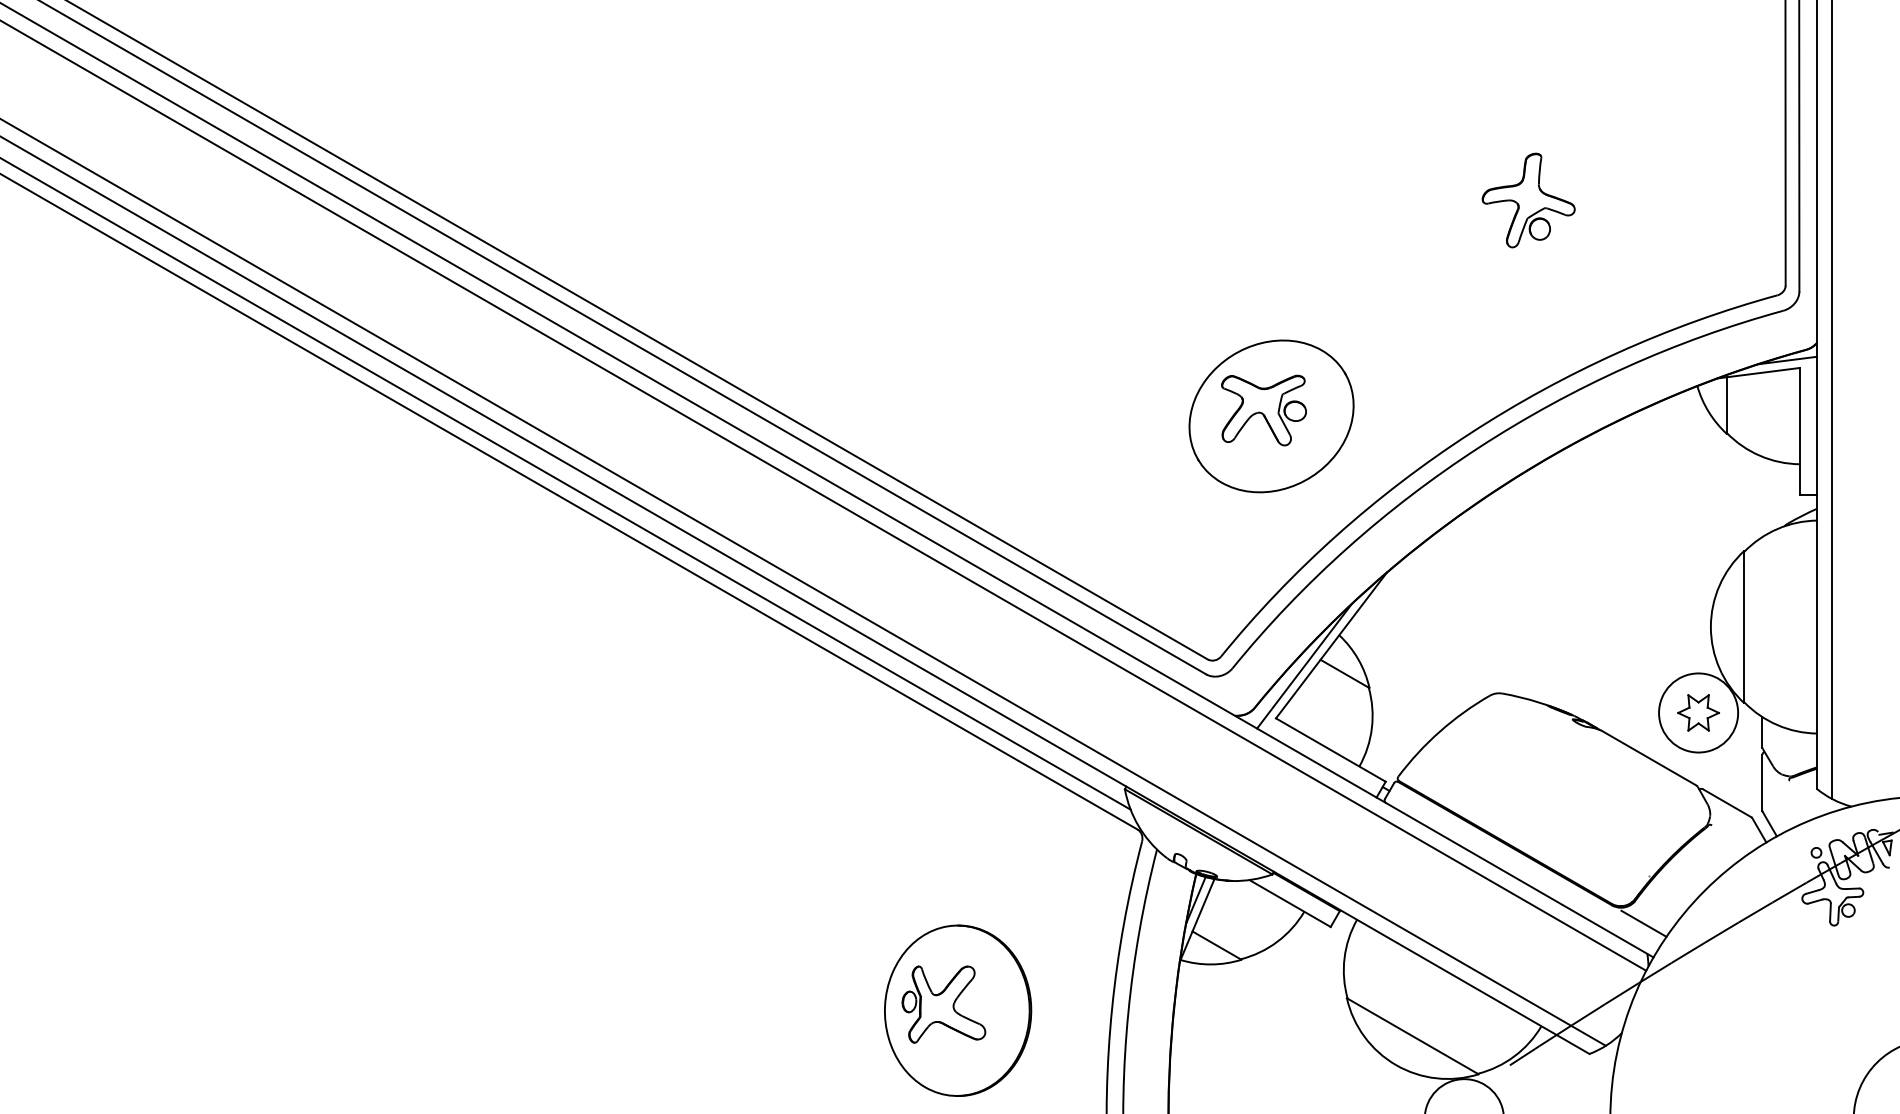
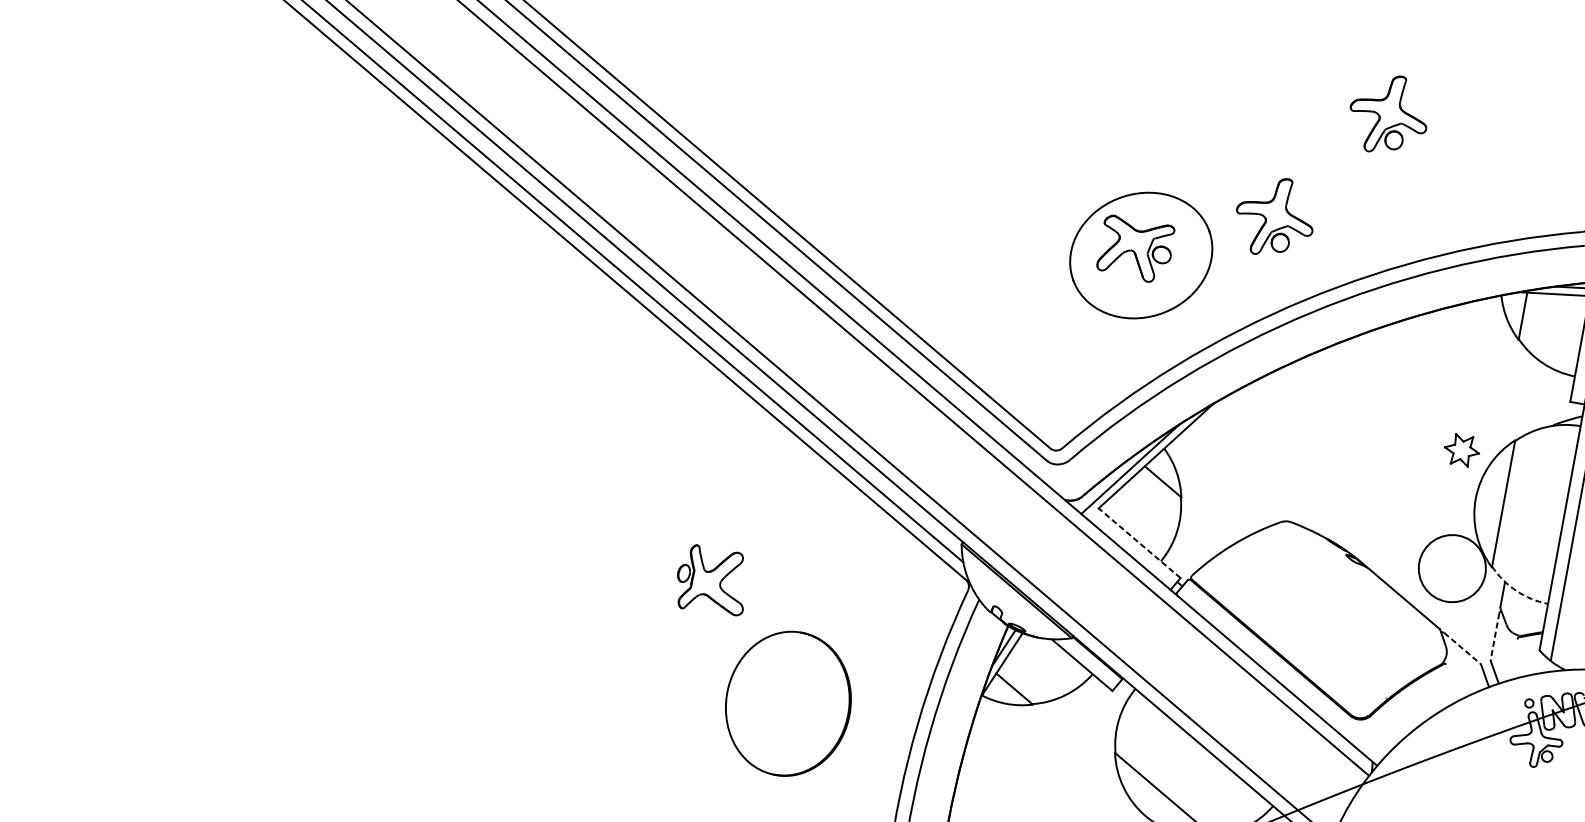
part: (1418, 343) -> (1275, 217), added
part: (1698, 712) -> (1461, 450), moved
arc: (1777, 725) -> (1516, 591), solid -> dashed
line: (1330, 749) -> (1139, 542), solid -> dashed
line: (1762, 782) -> (1495, 636), solid -> dashed
line: (1727, 803) -> (1462, 648), solid -> dashed
line: (1643, 923) -> (1374, 735), removed
part: (943, 1004) -> (712, 580), moved

